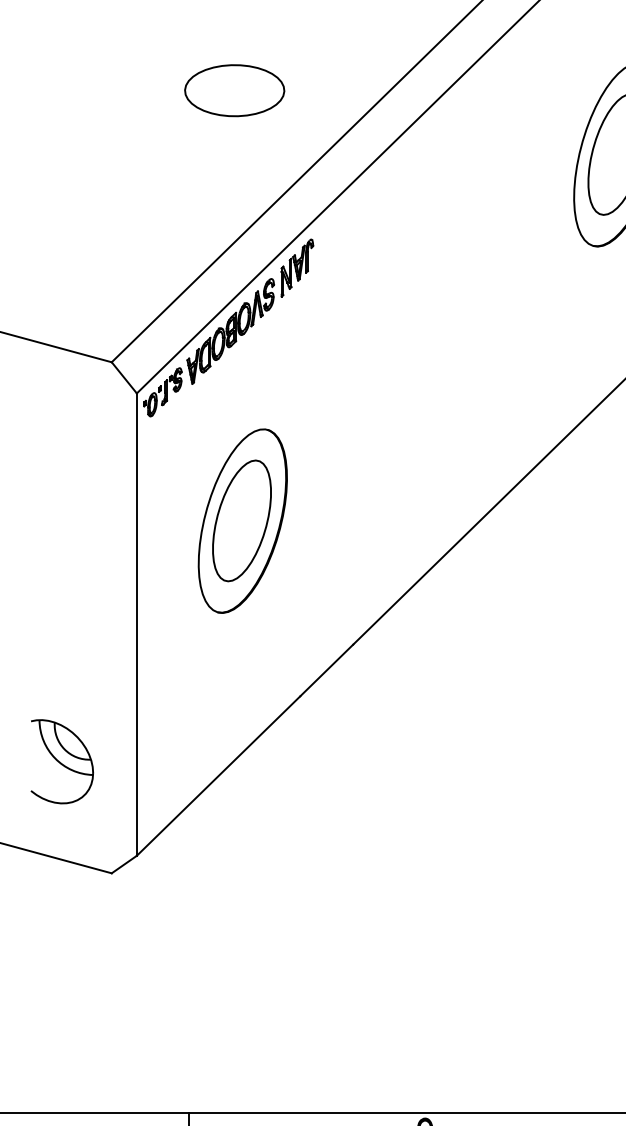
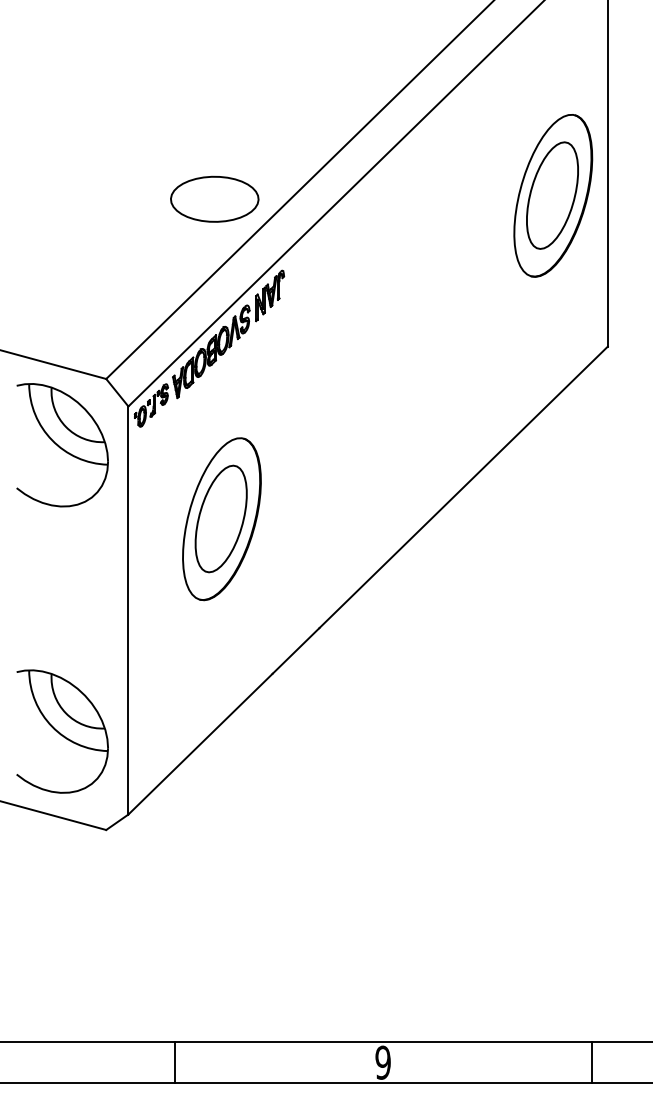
part: (234, 89) -> (214, 198), moved
part: (62, 437) -> (62, 445), added
part: (62, 761) -> (62, 731), size x1.67

